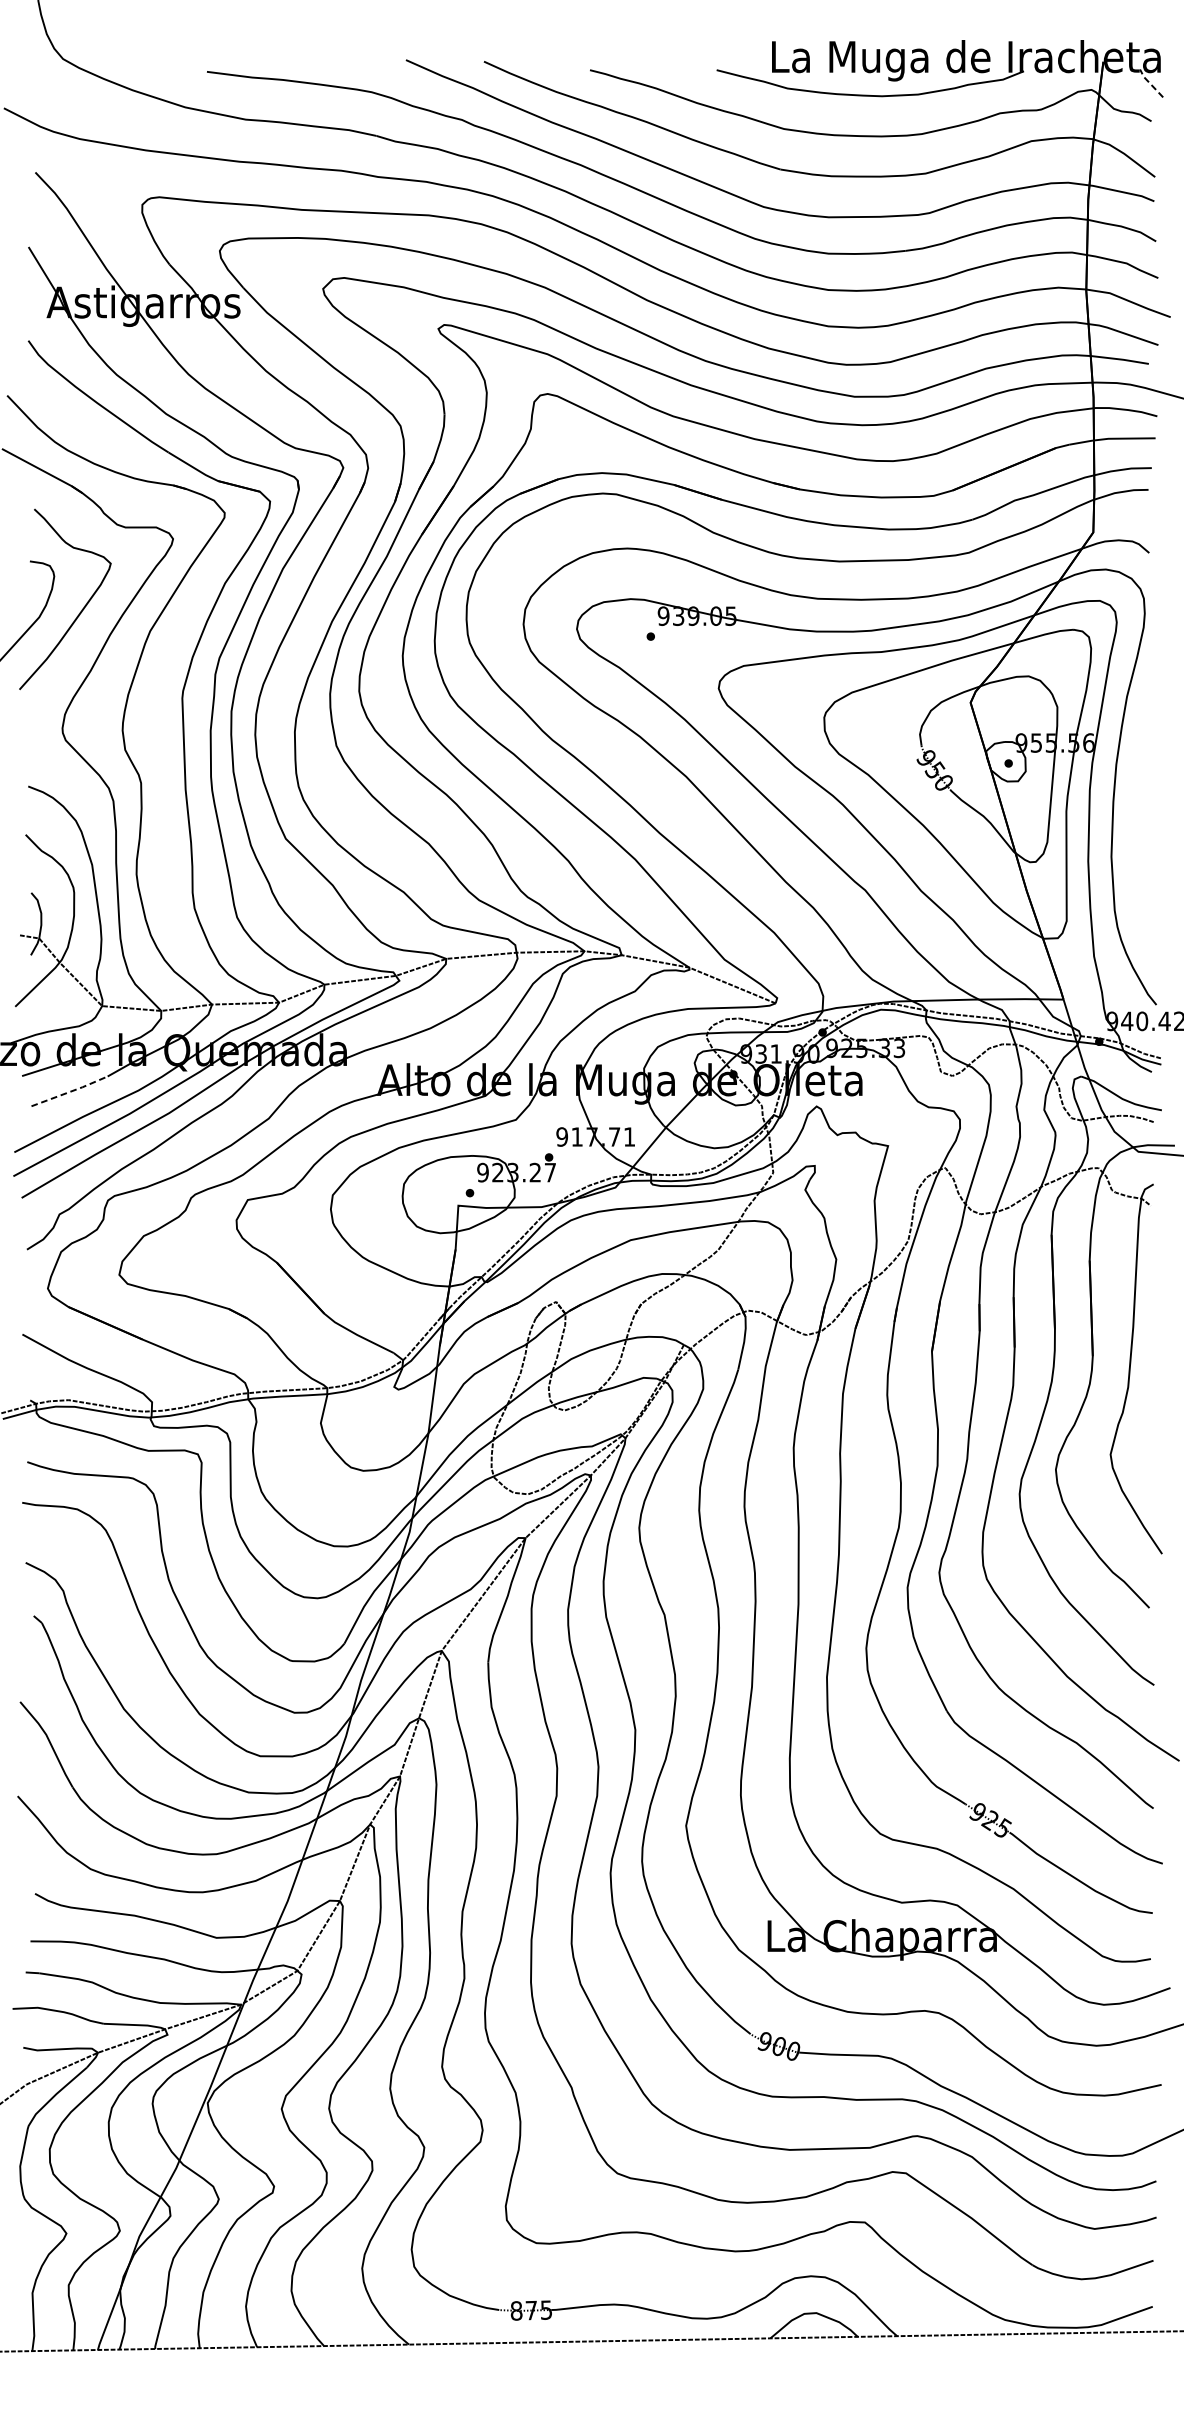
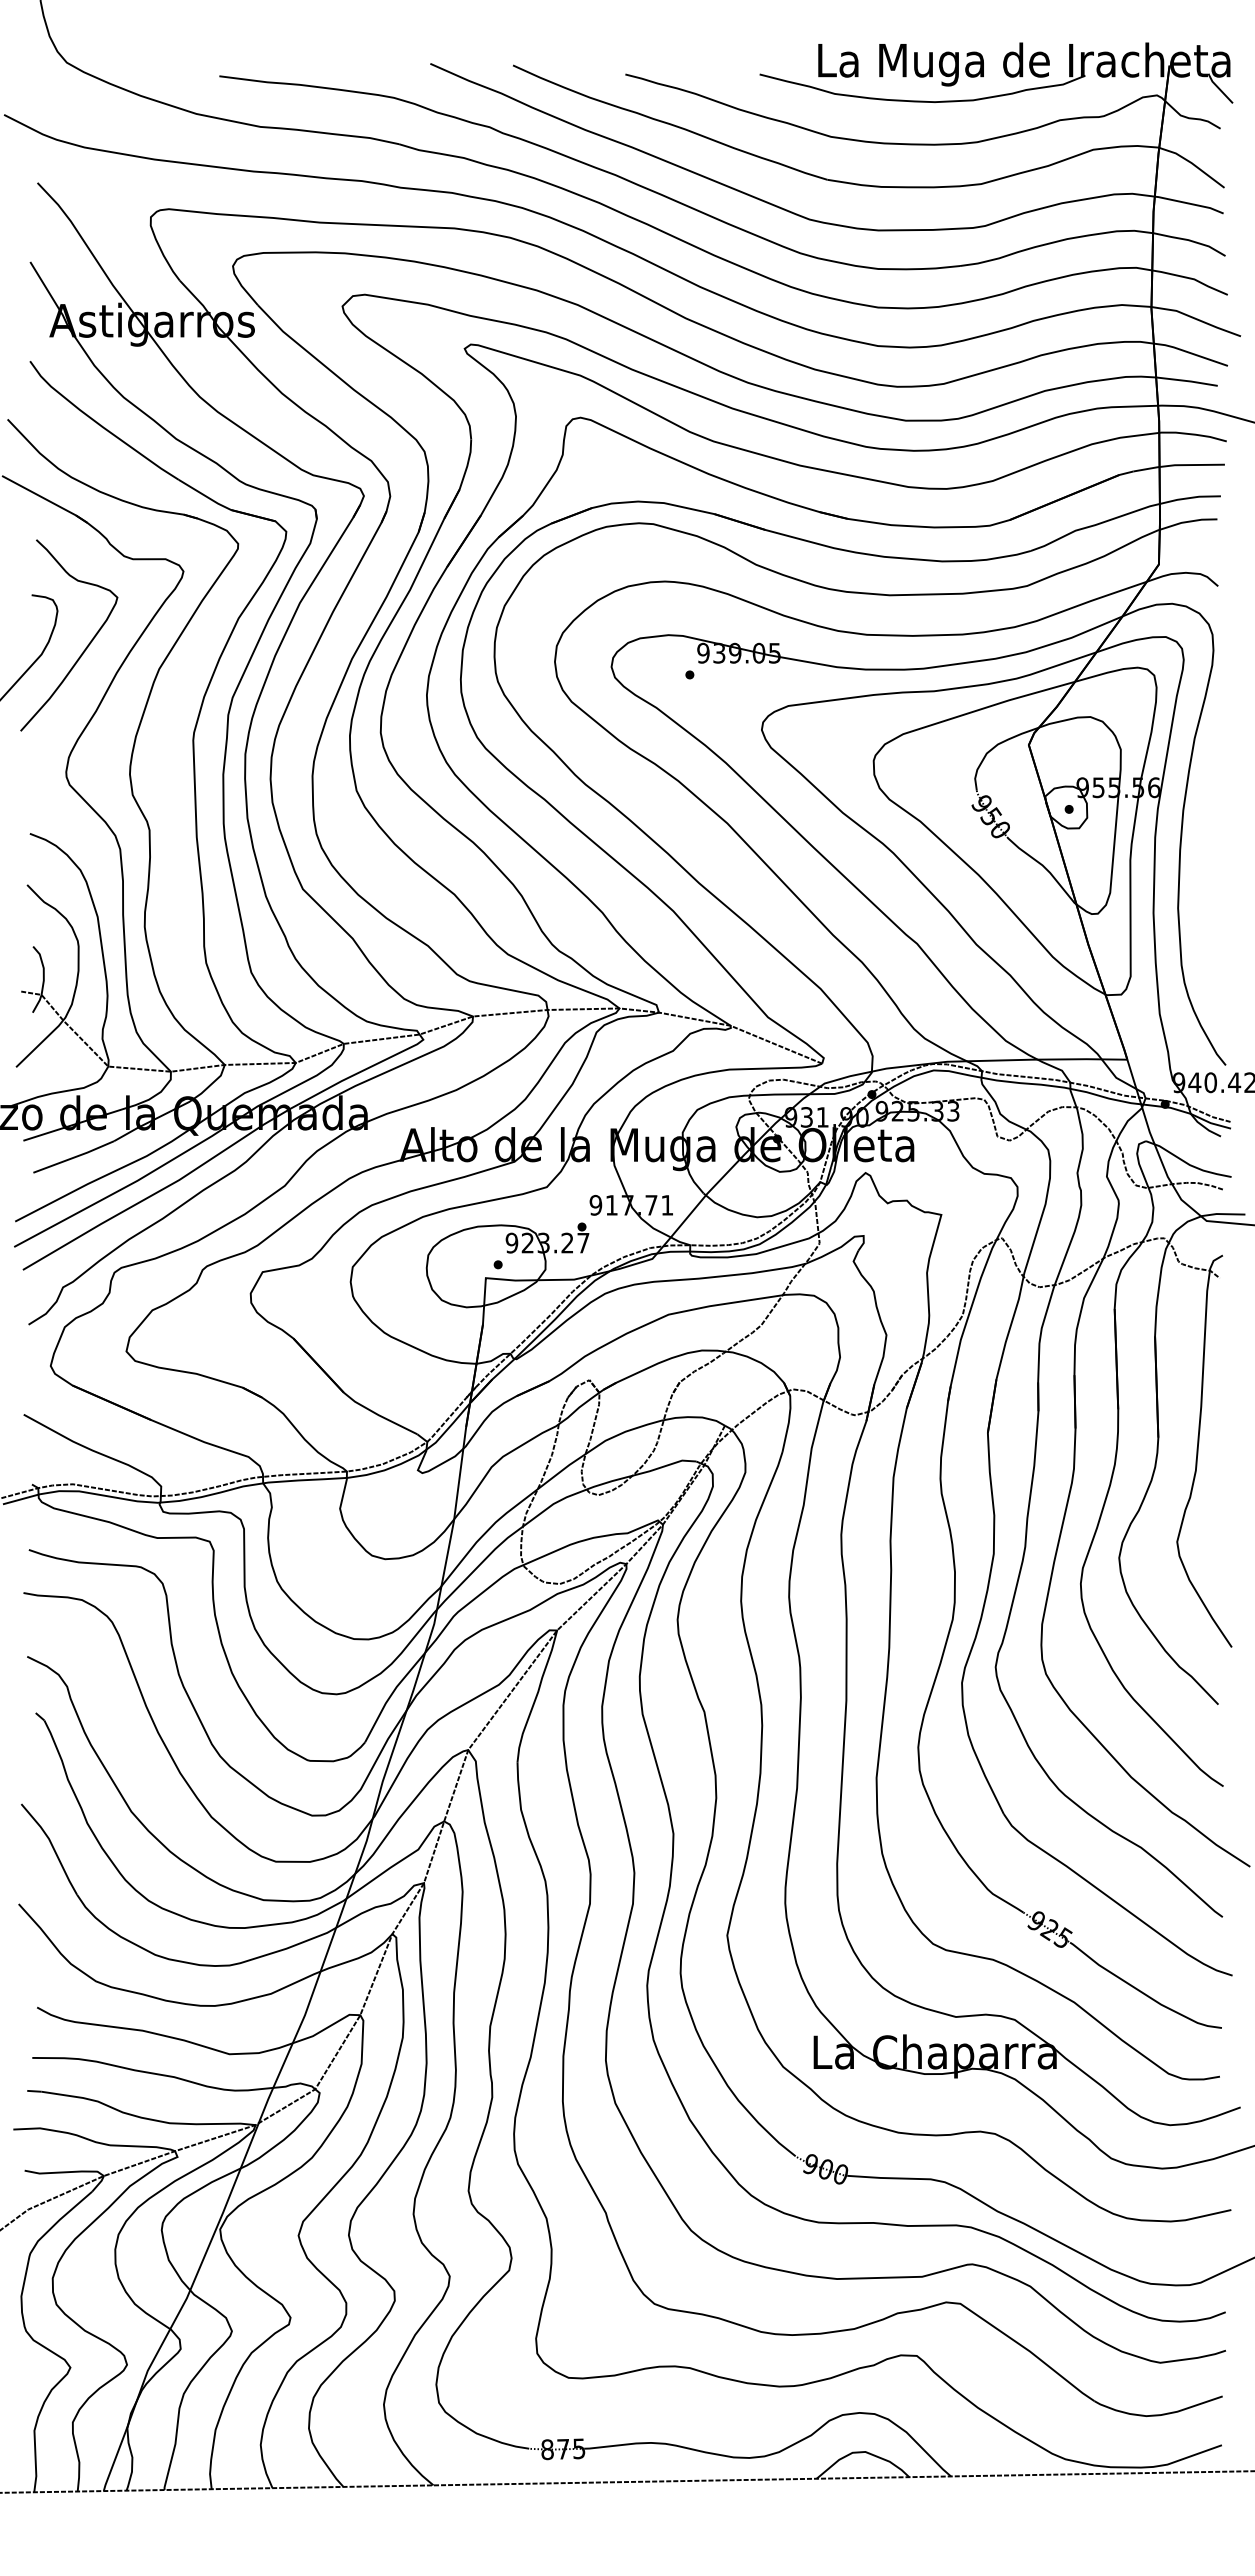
line: (1150, 83) -> (1219, 88), dashed -> solid
line: (70, 1091) -> (74, 1157), dashed -> solid

